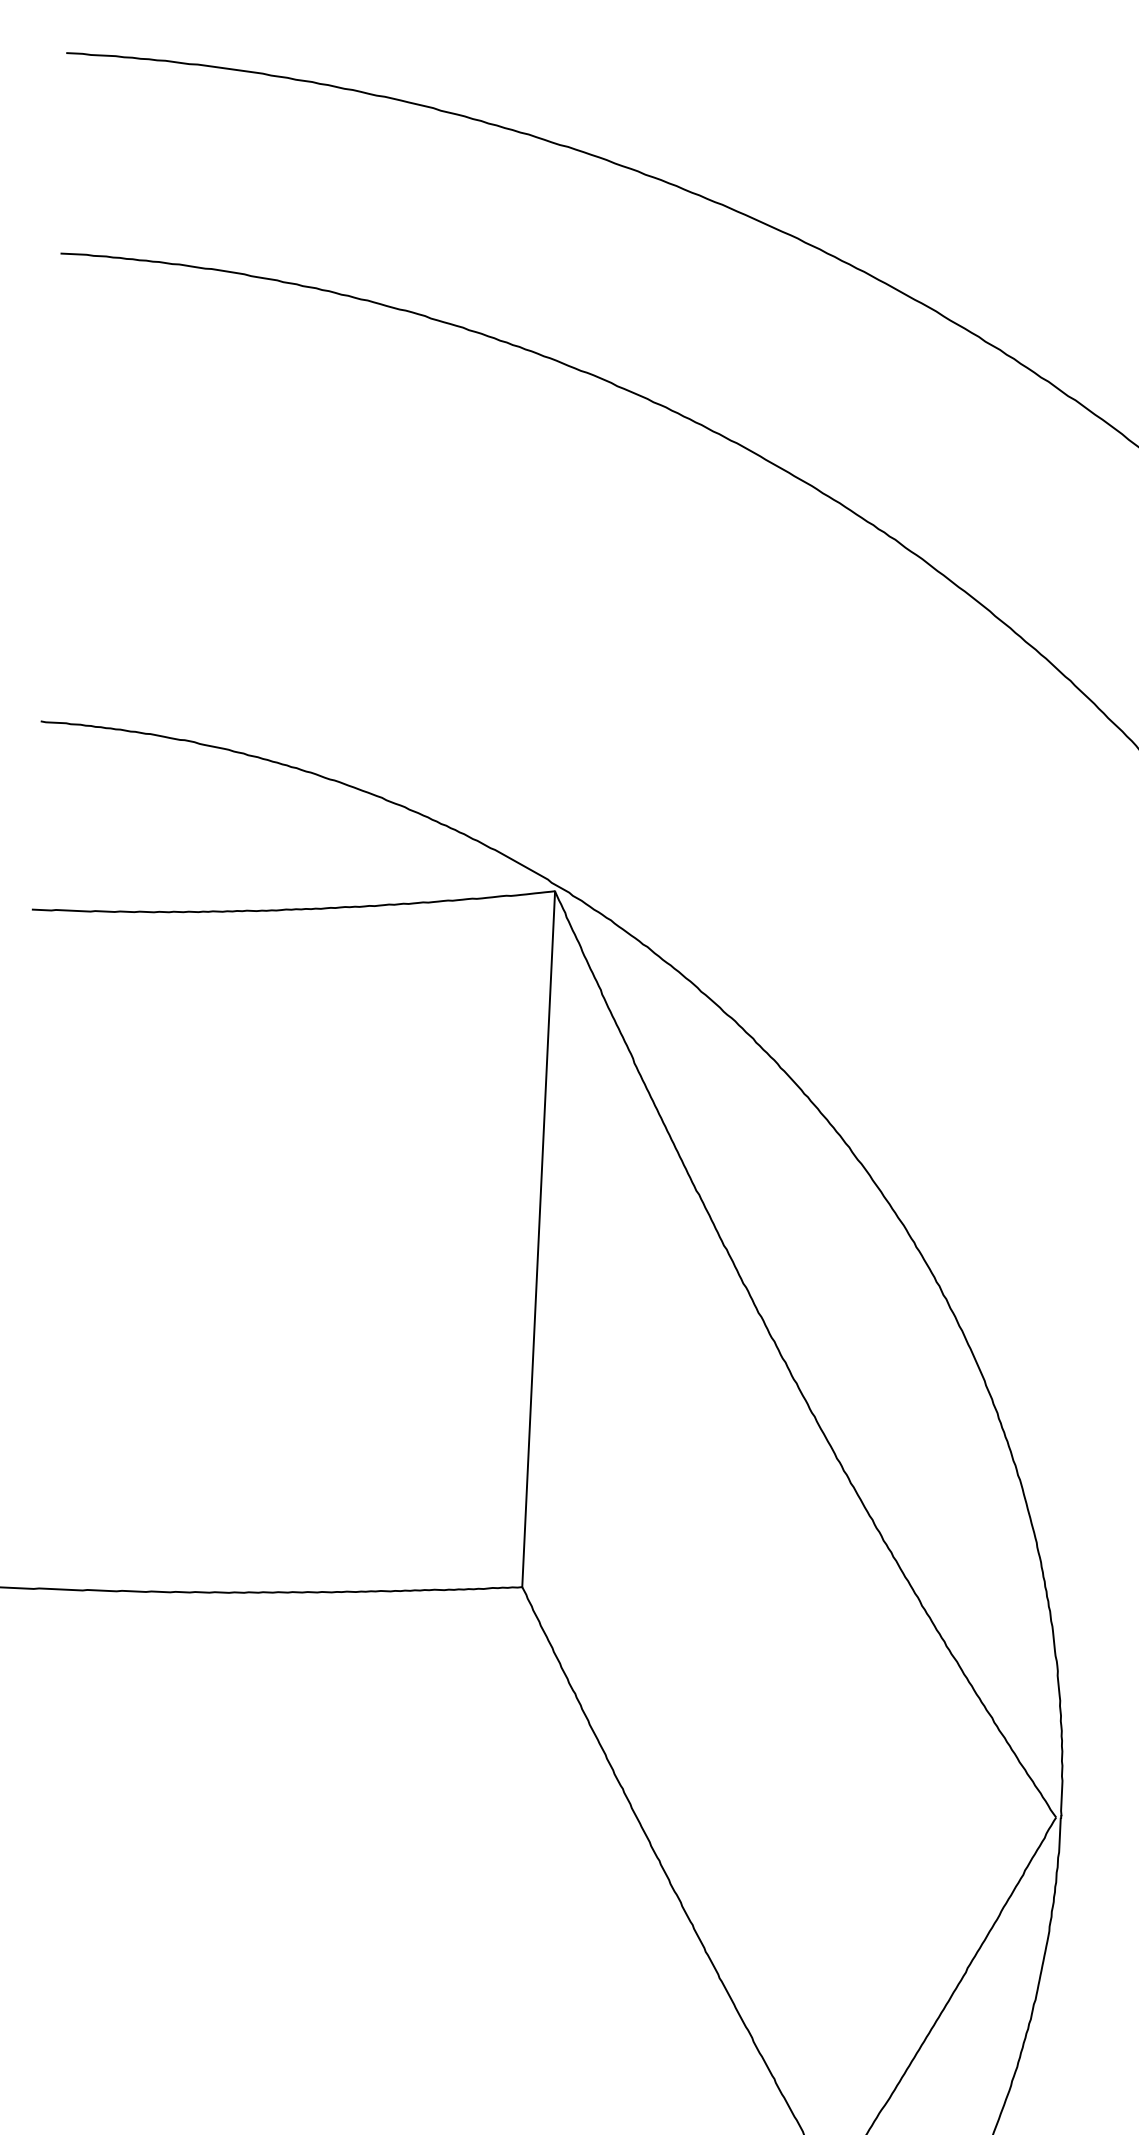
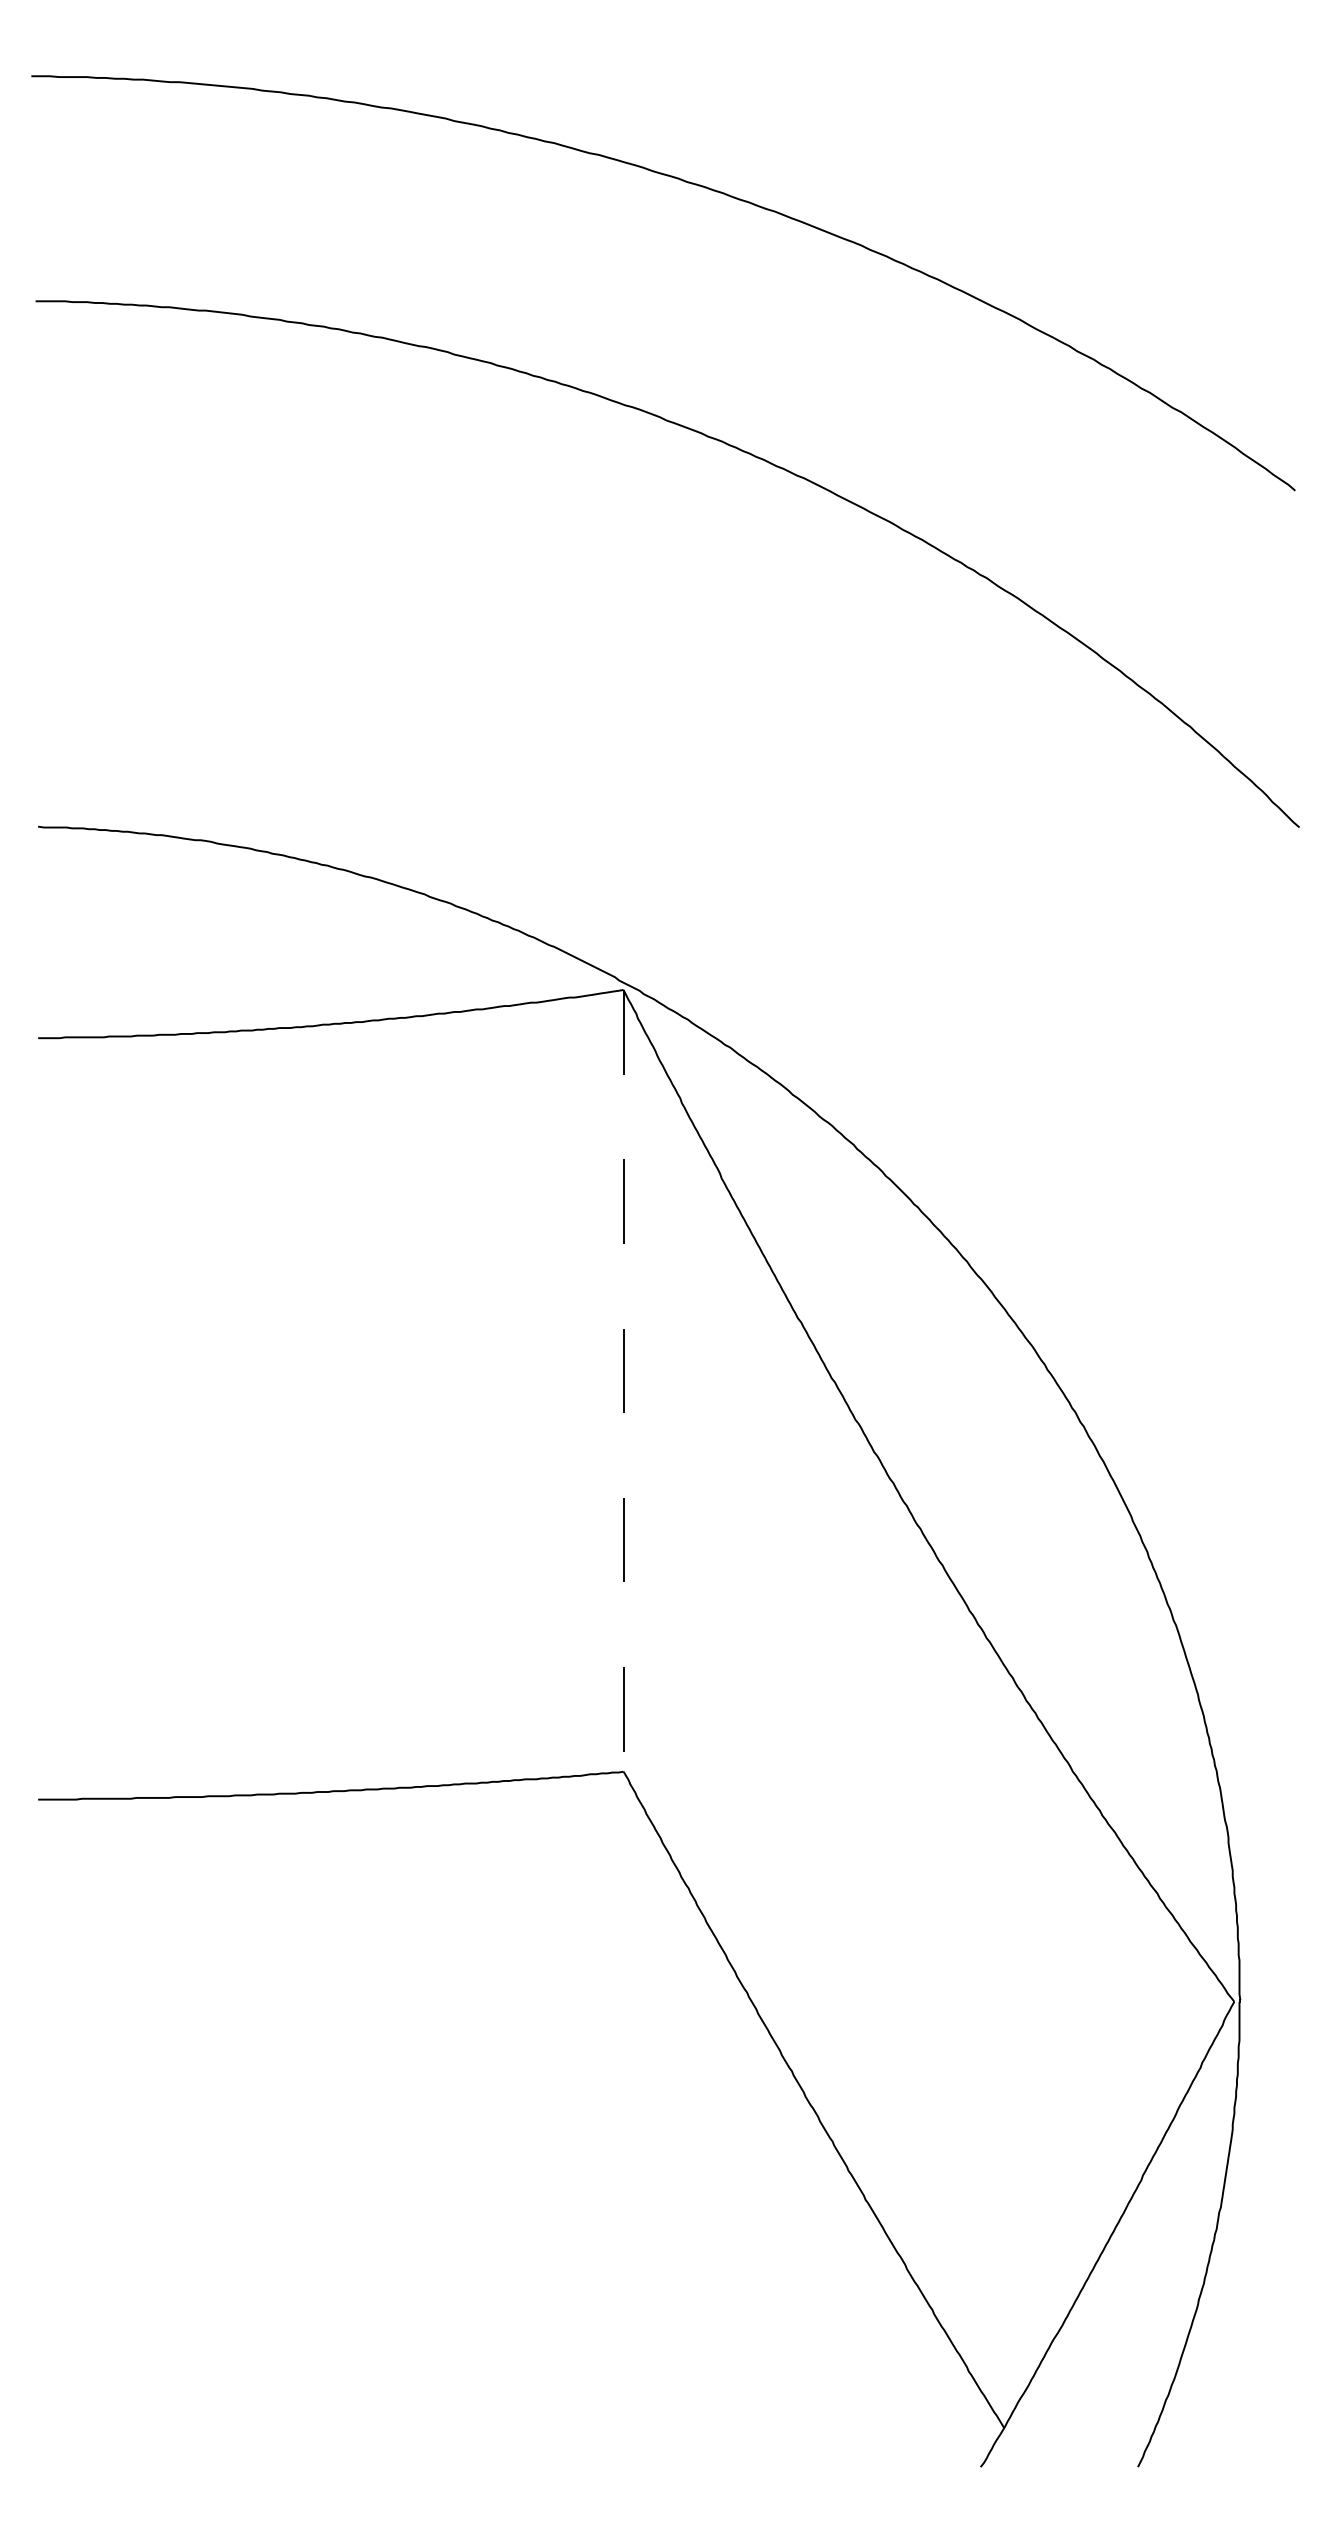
line: (538, 1239) -> (623, 1381), solid -> dashed

